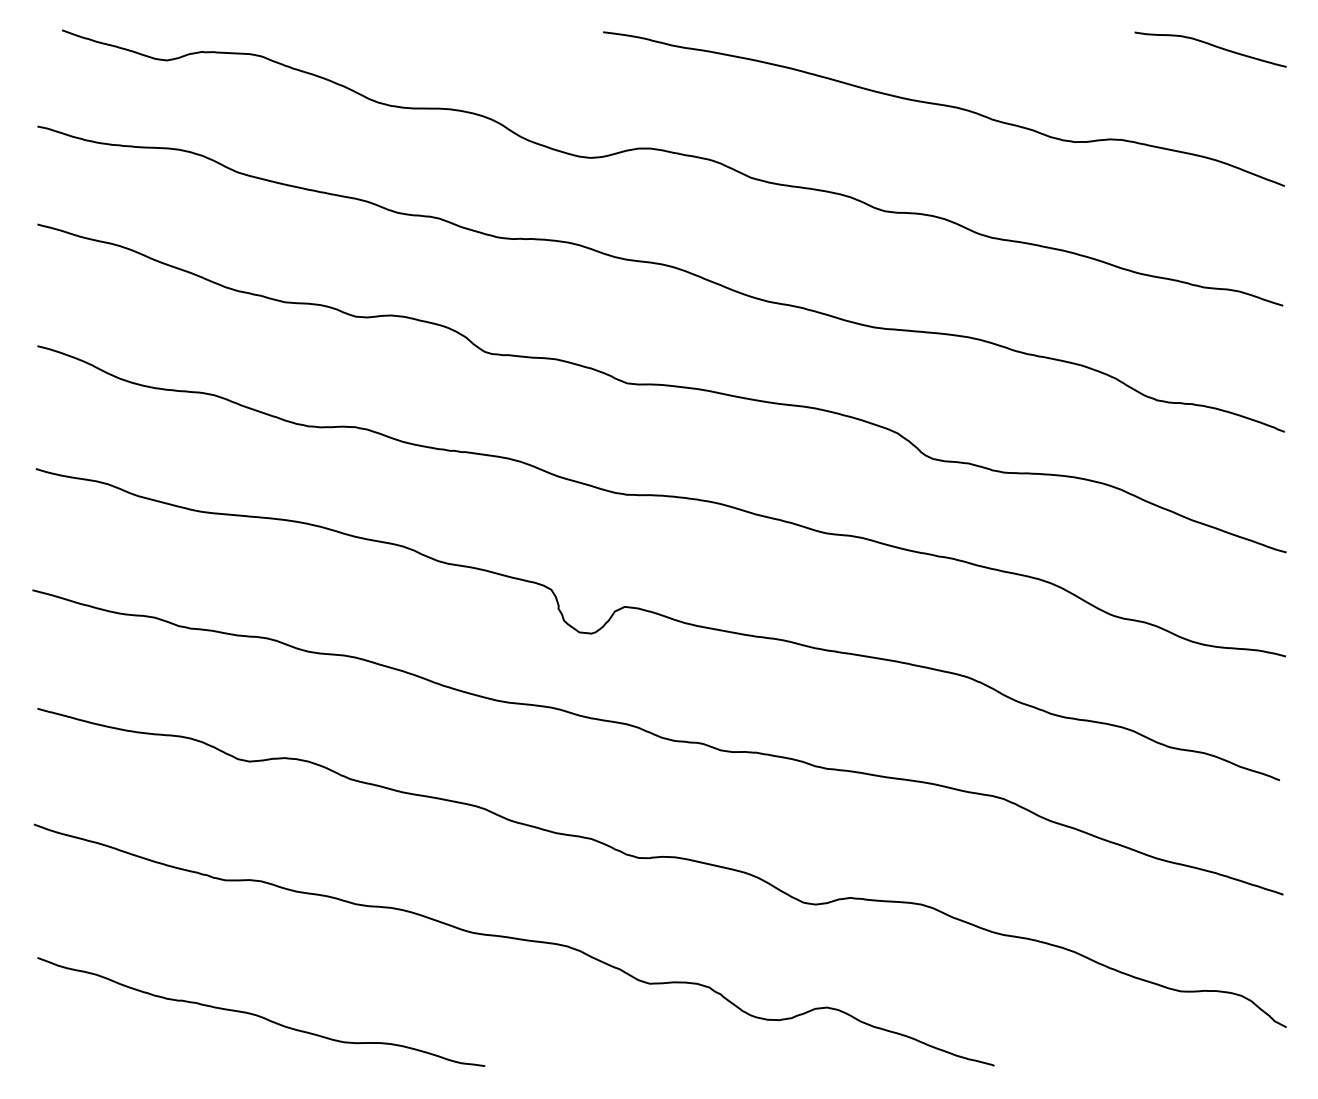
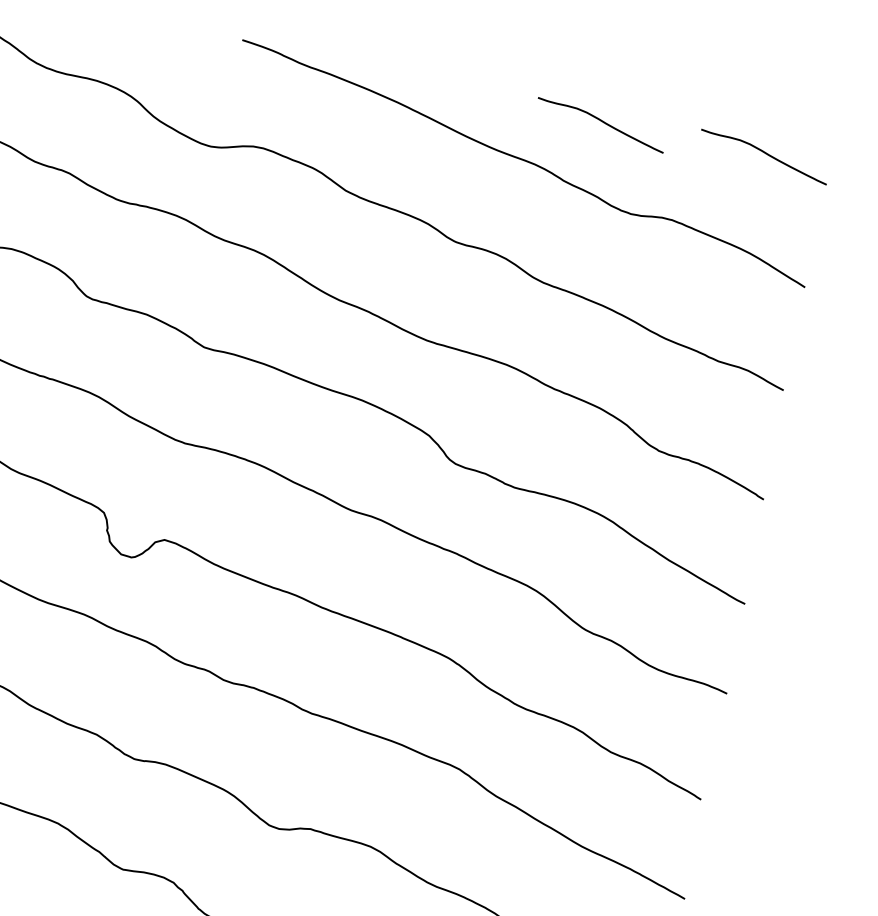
curve: (1023, 46) -> (602, 122), added

